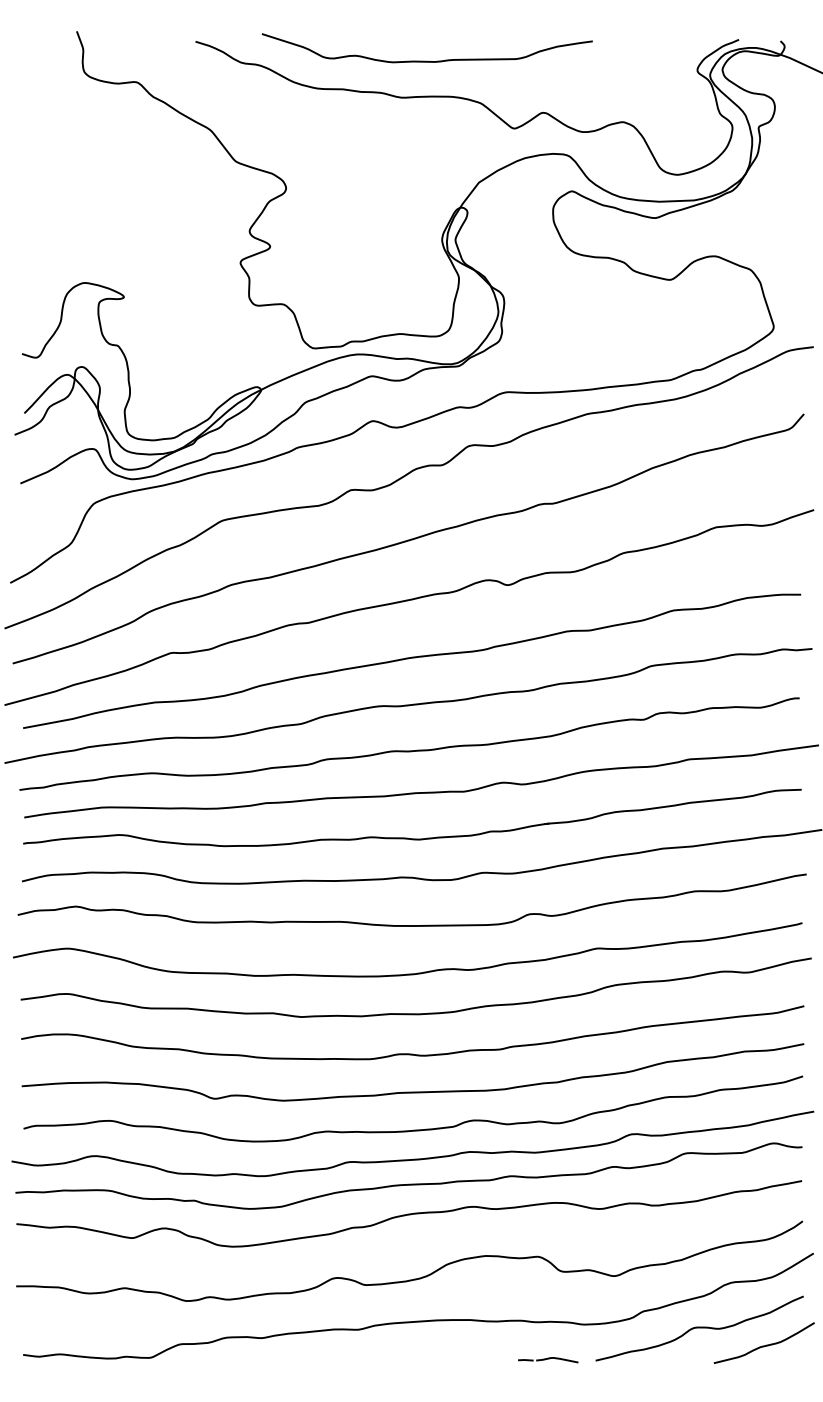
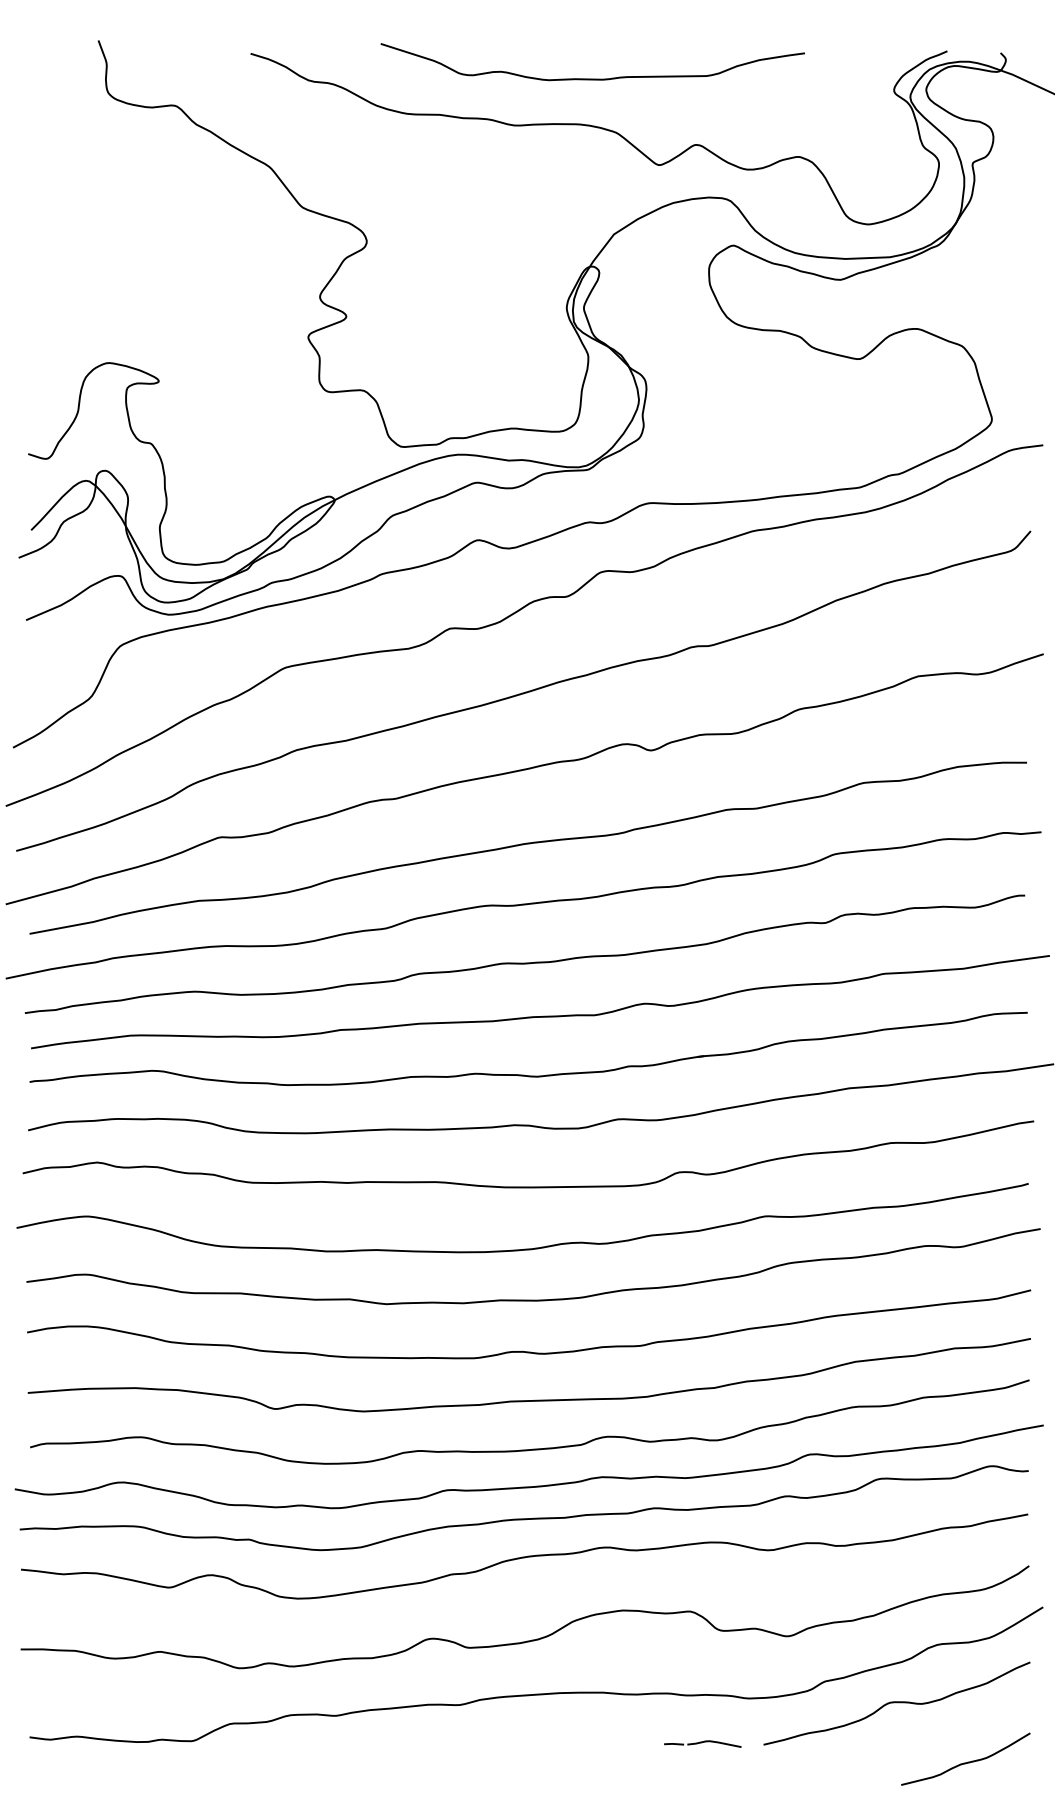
curve: (427, 61) -> (592, 78), moved
curve: (765, 1344) -> (967, 1761), moved

